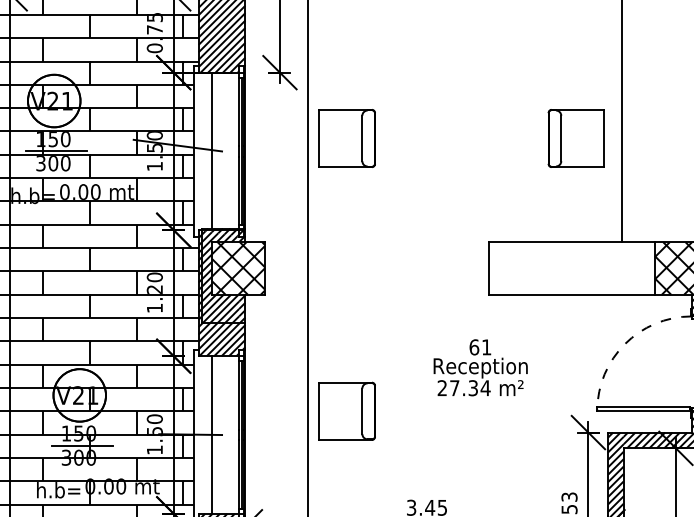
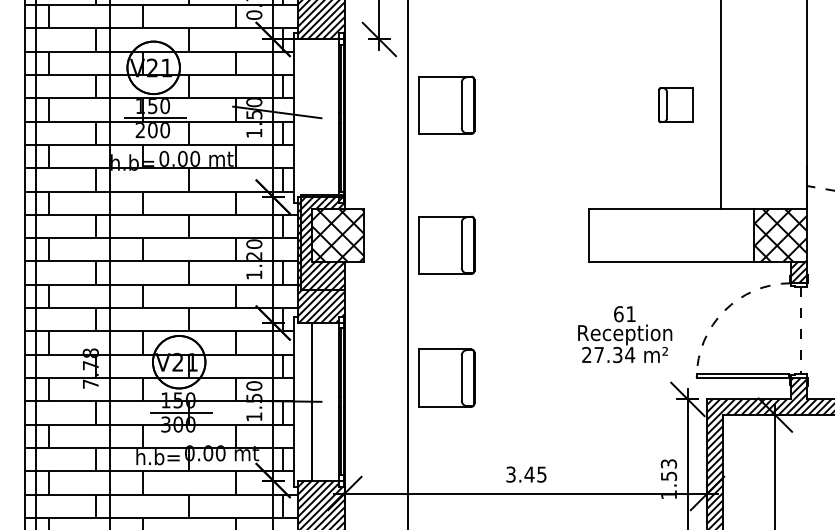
part: (576, 137) -> (675, 104), size x0.6
line: (212, 150) -> (311, 117), removed
text: (41, 163) -> (140, 130), 300 -> 200
part: (347, 277) -> (446, 244), added
text: (481, 367) -> (625, 334), moved

